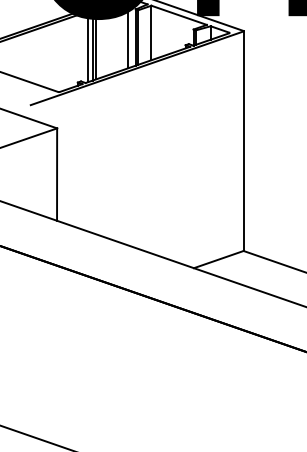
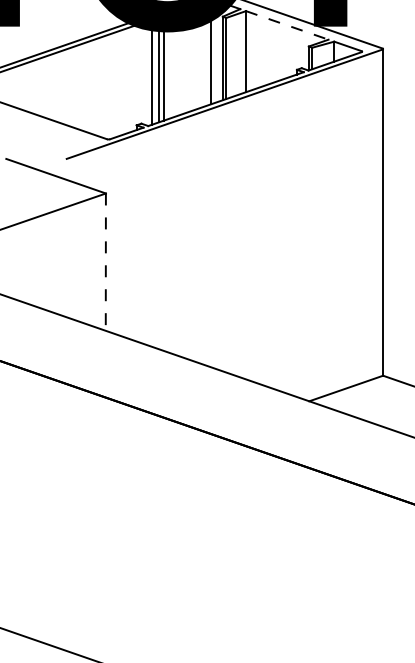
line: (179, 15) -> (287, 25), solid -> dashed
line: (57, 175) -> (106, 263), solid -> dashed

